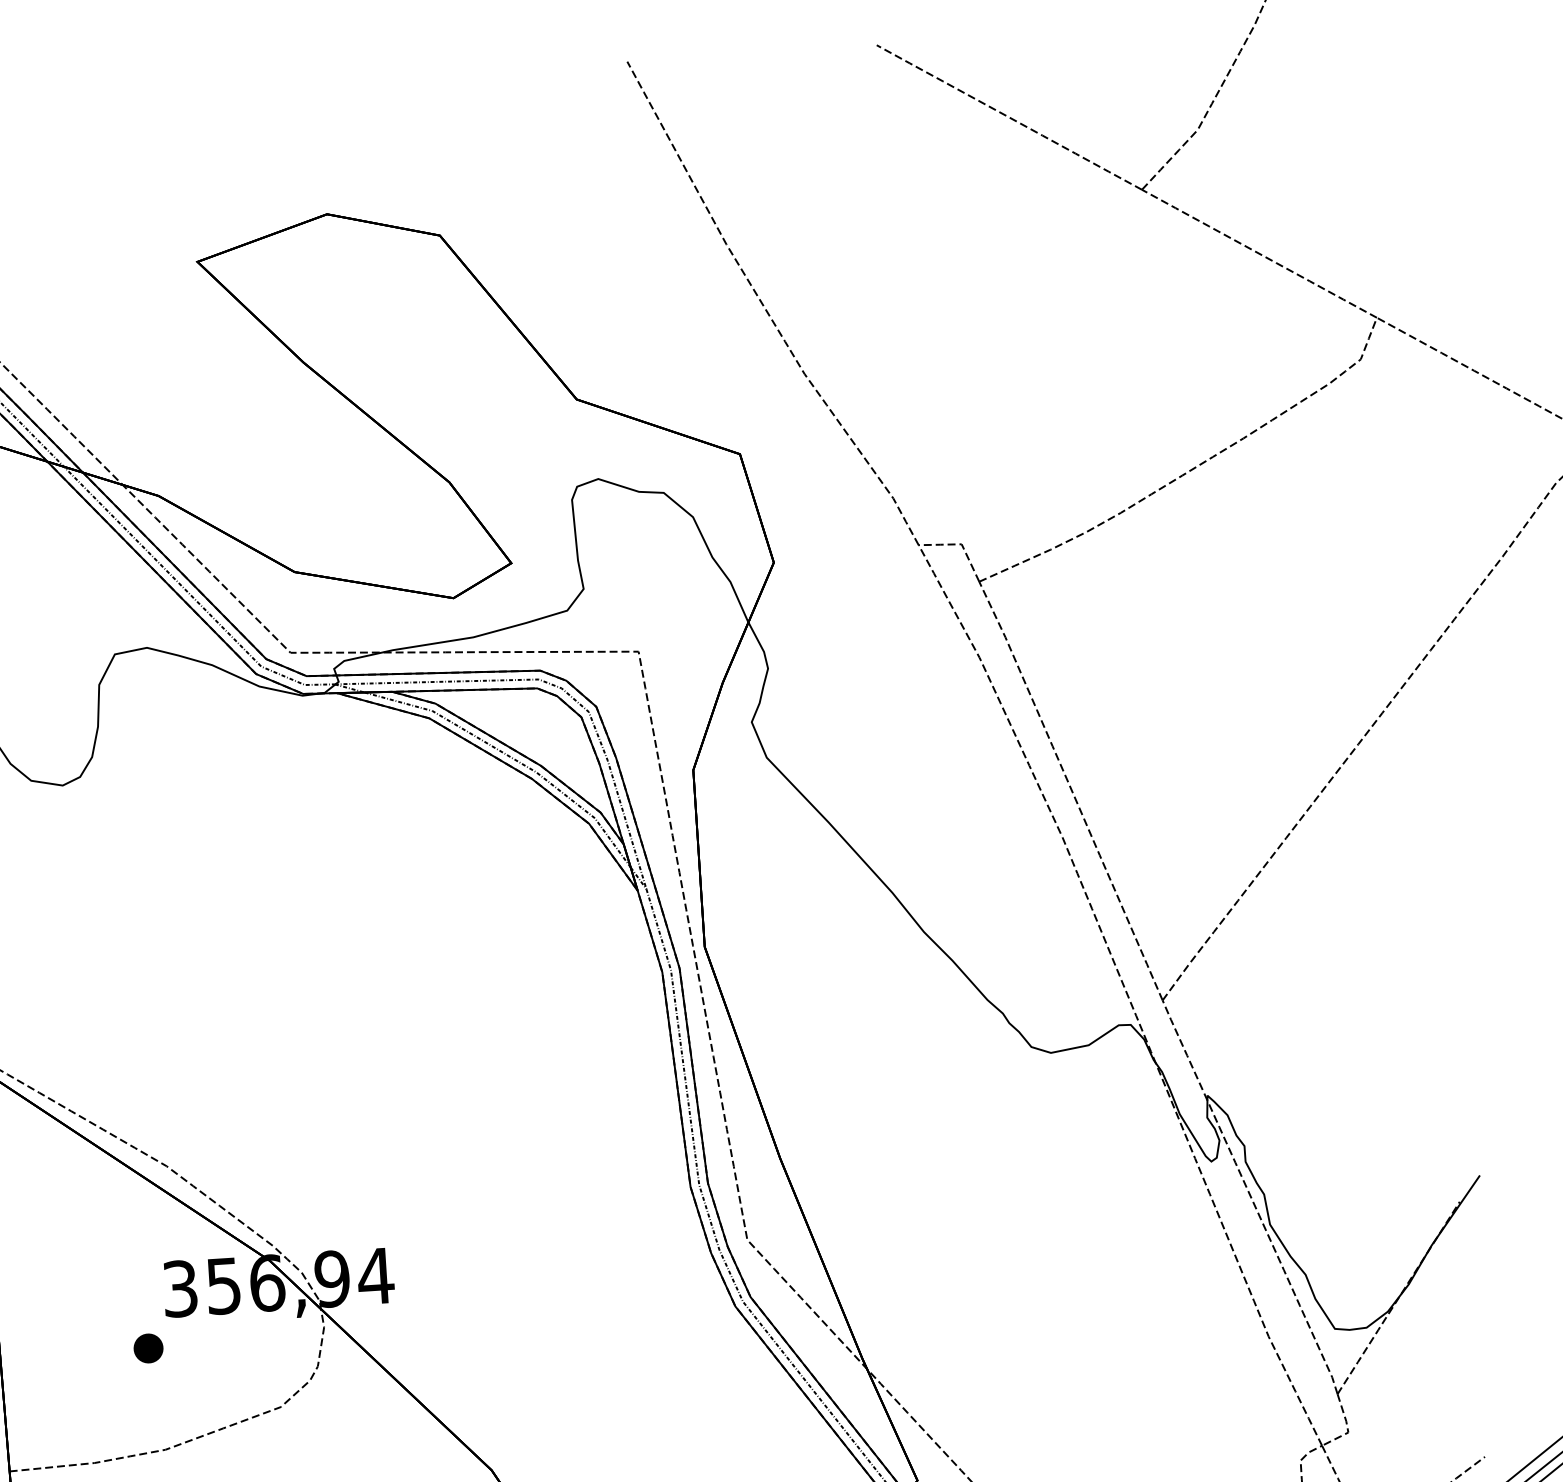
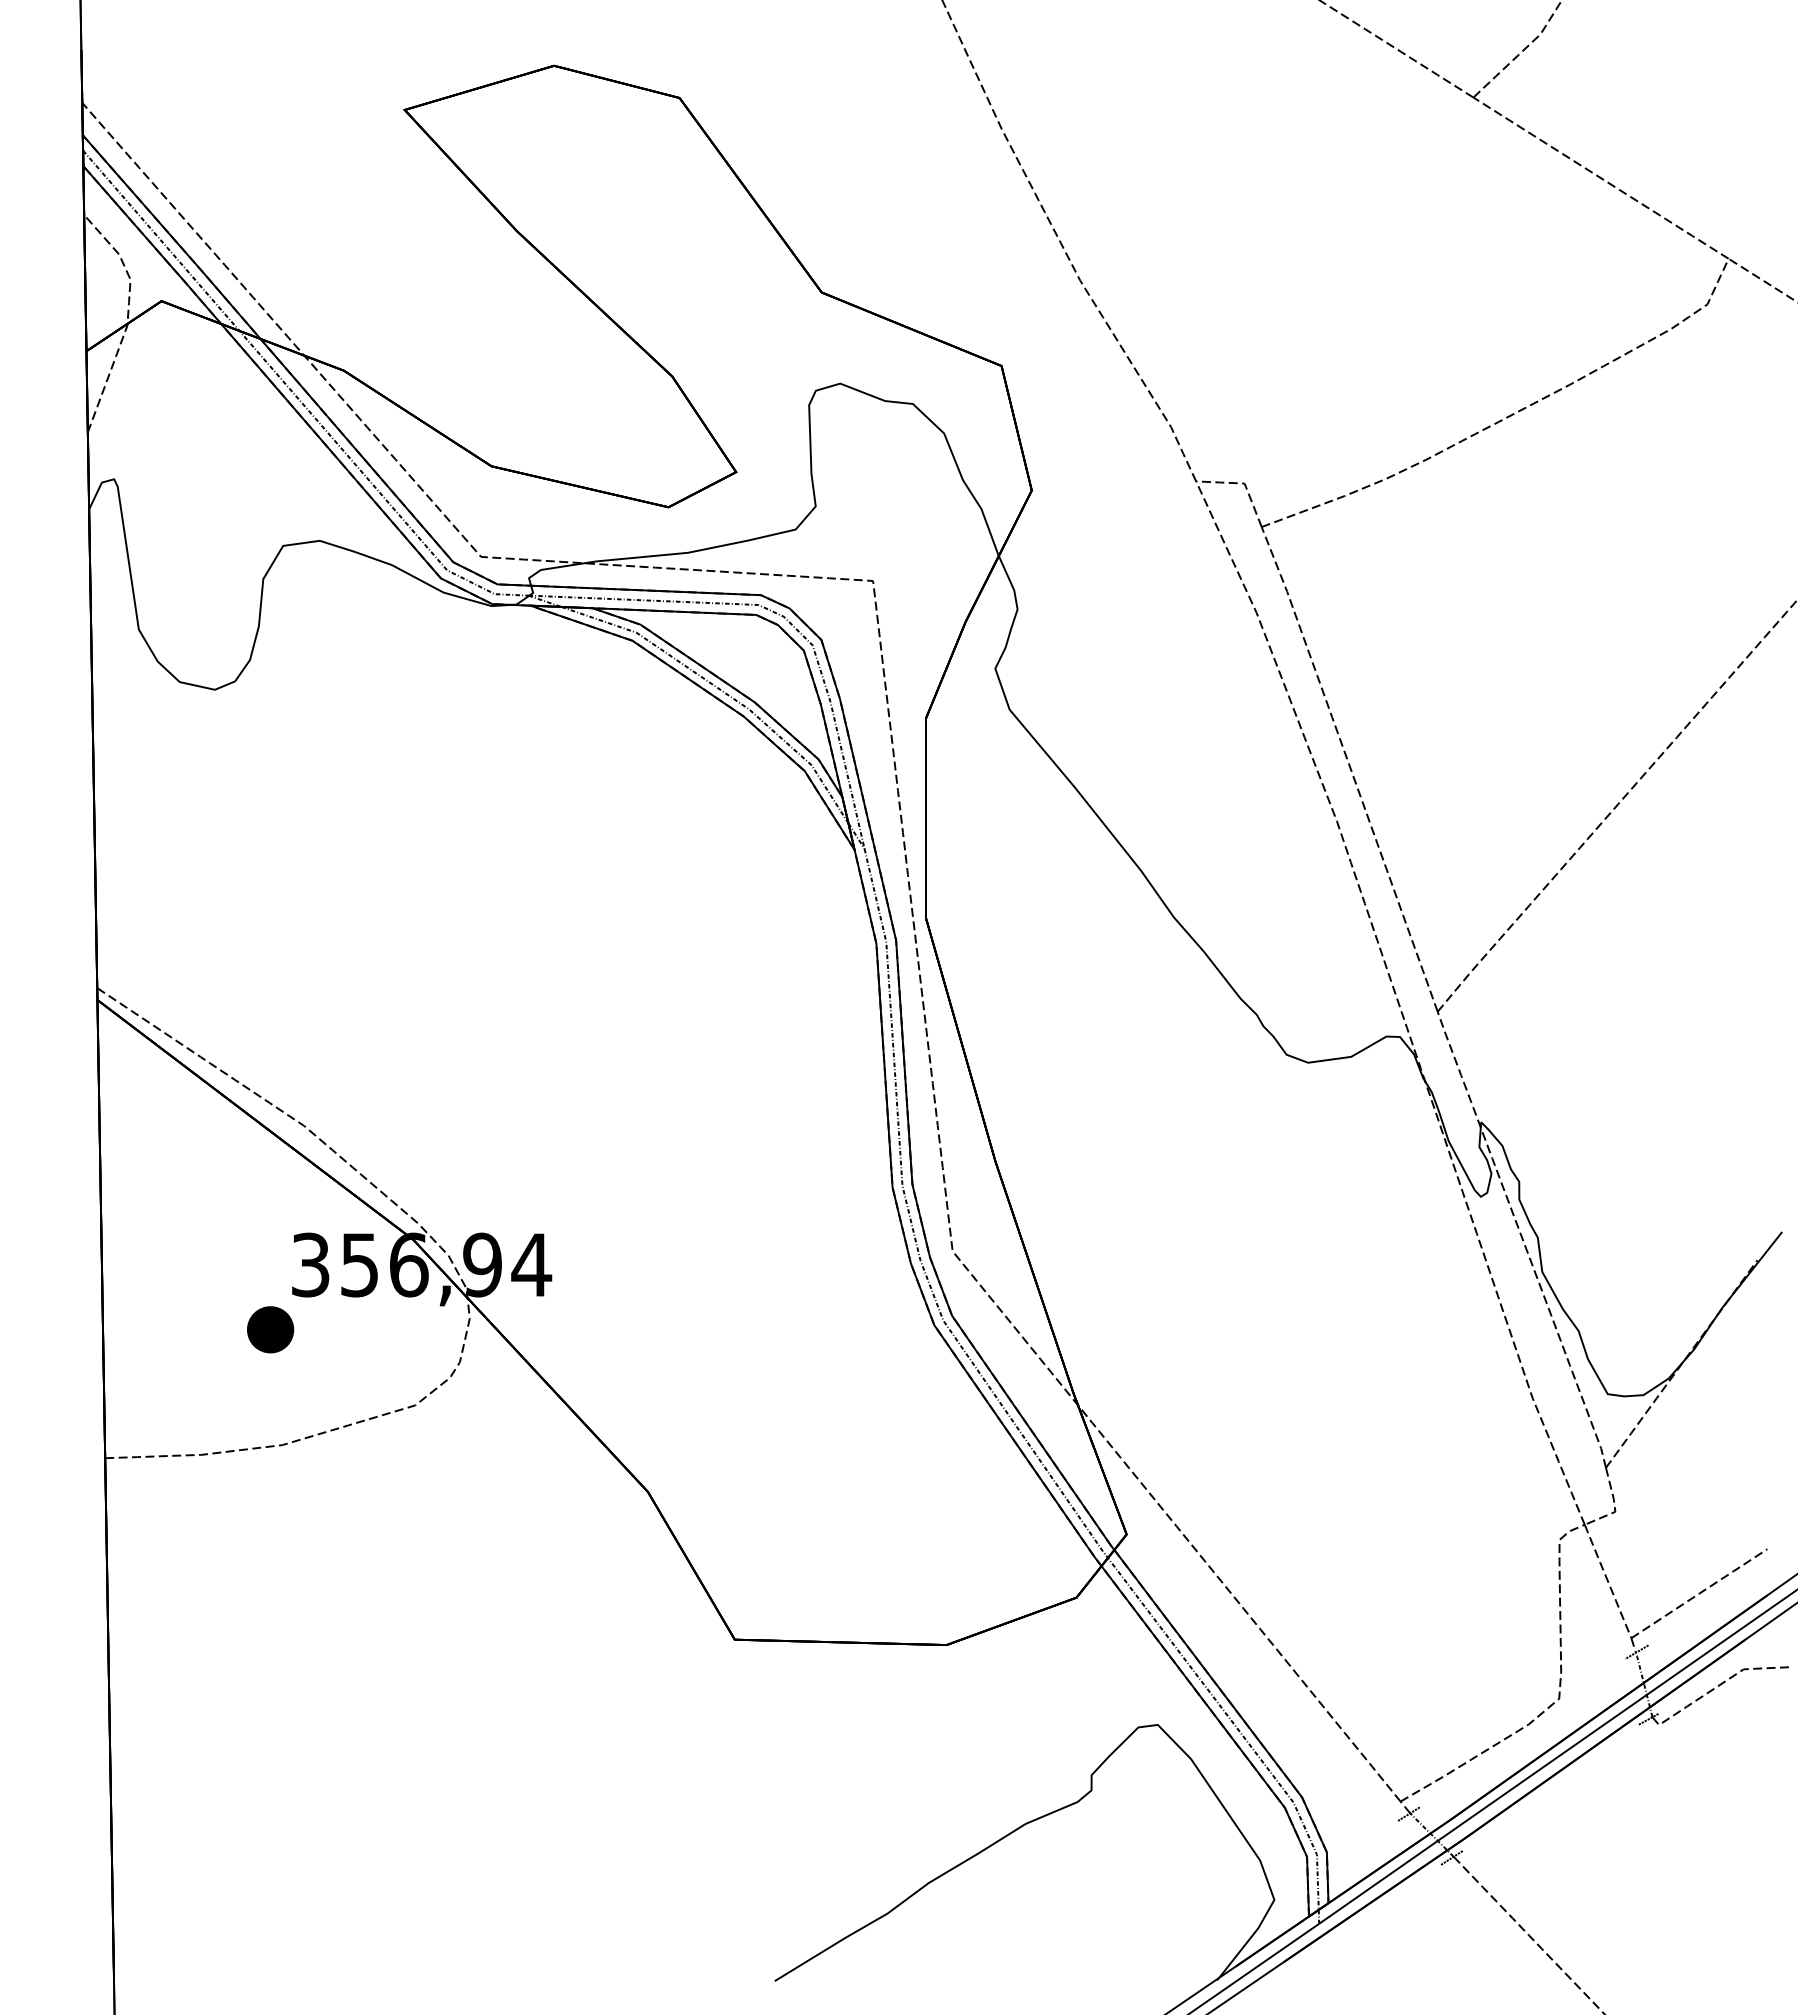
part: (148, 1348) -> (270, 1329), size x1.4

